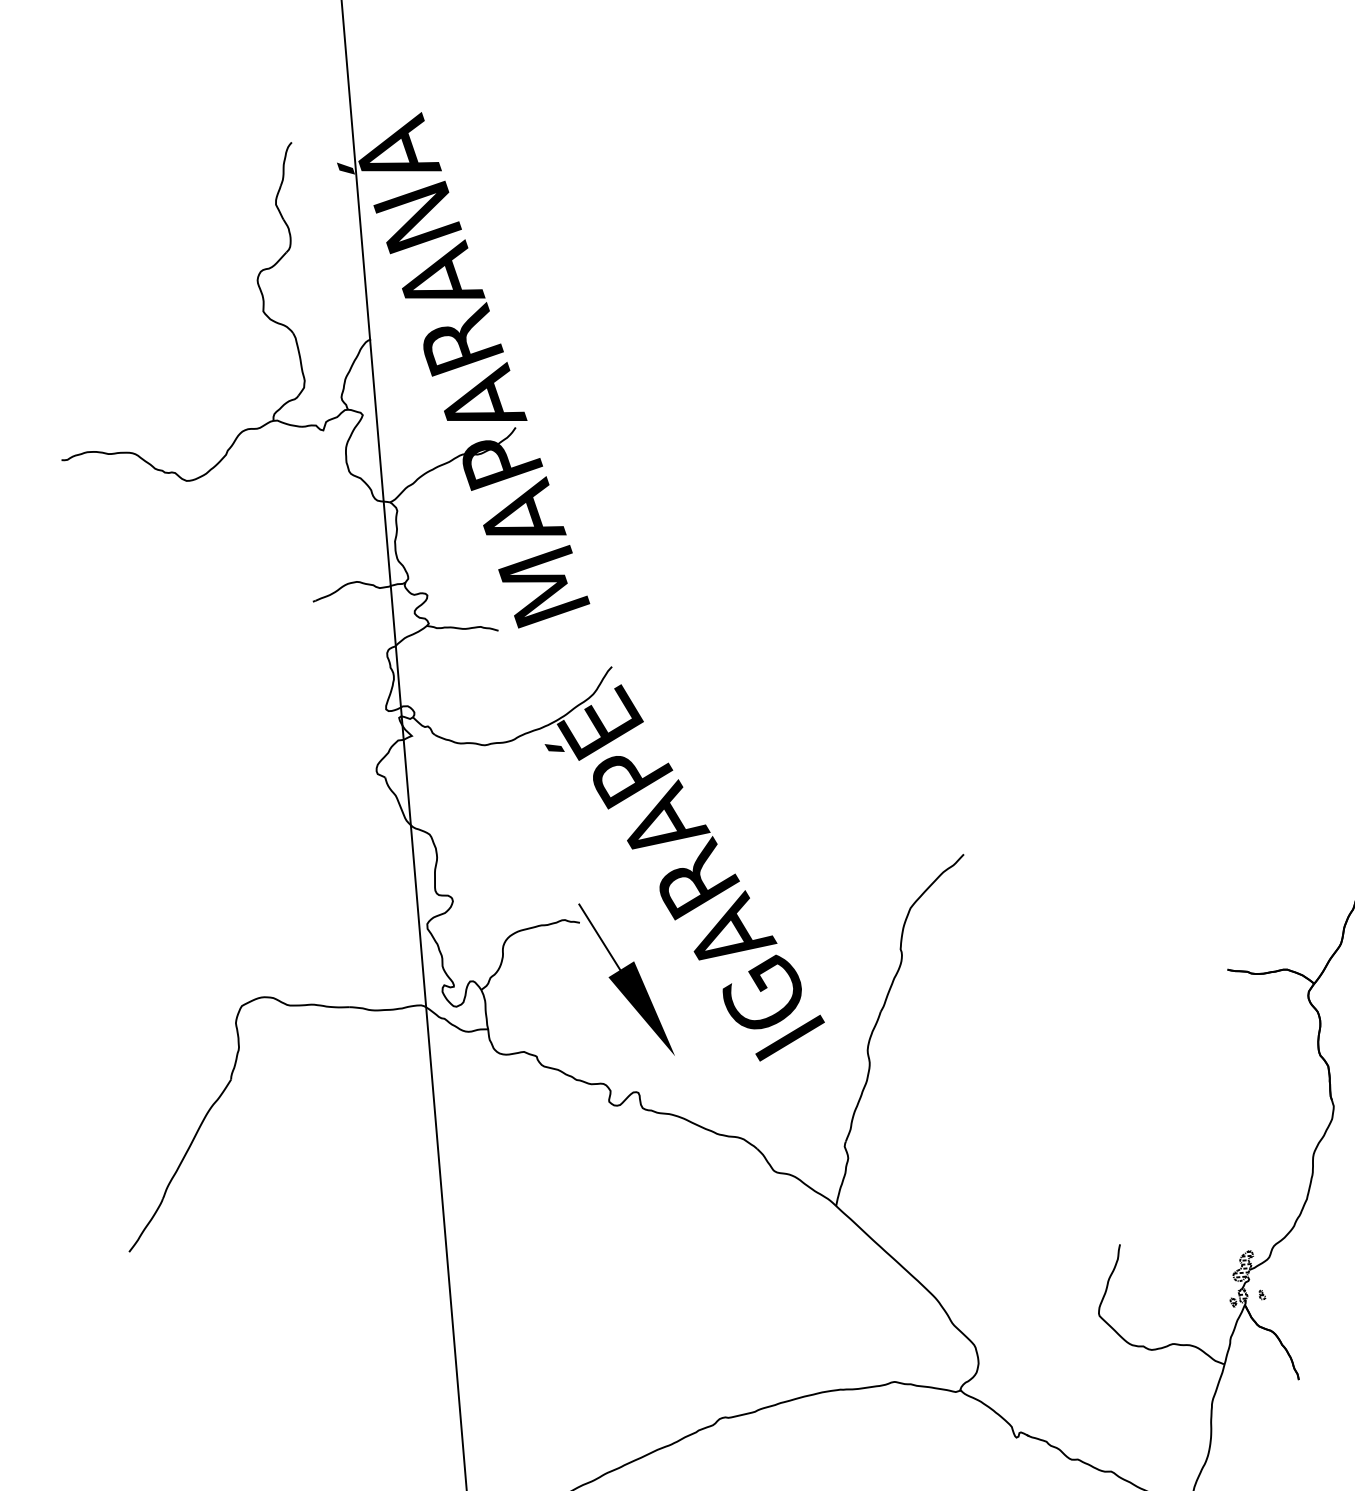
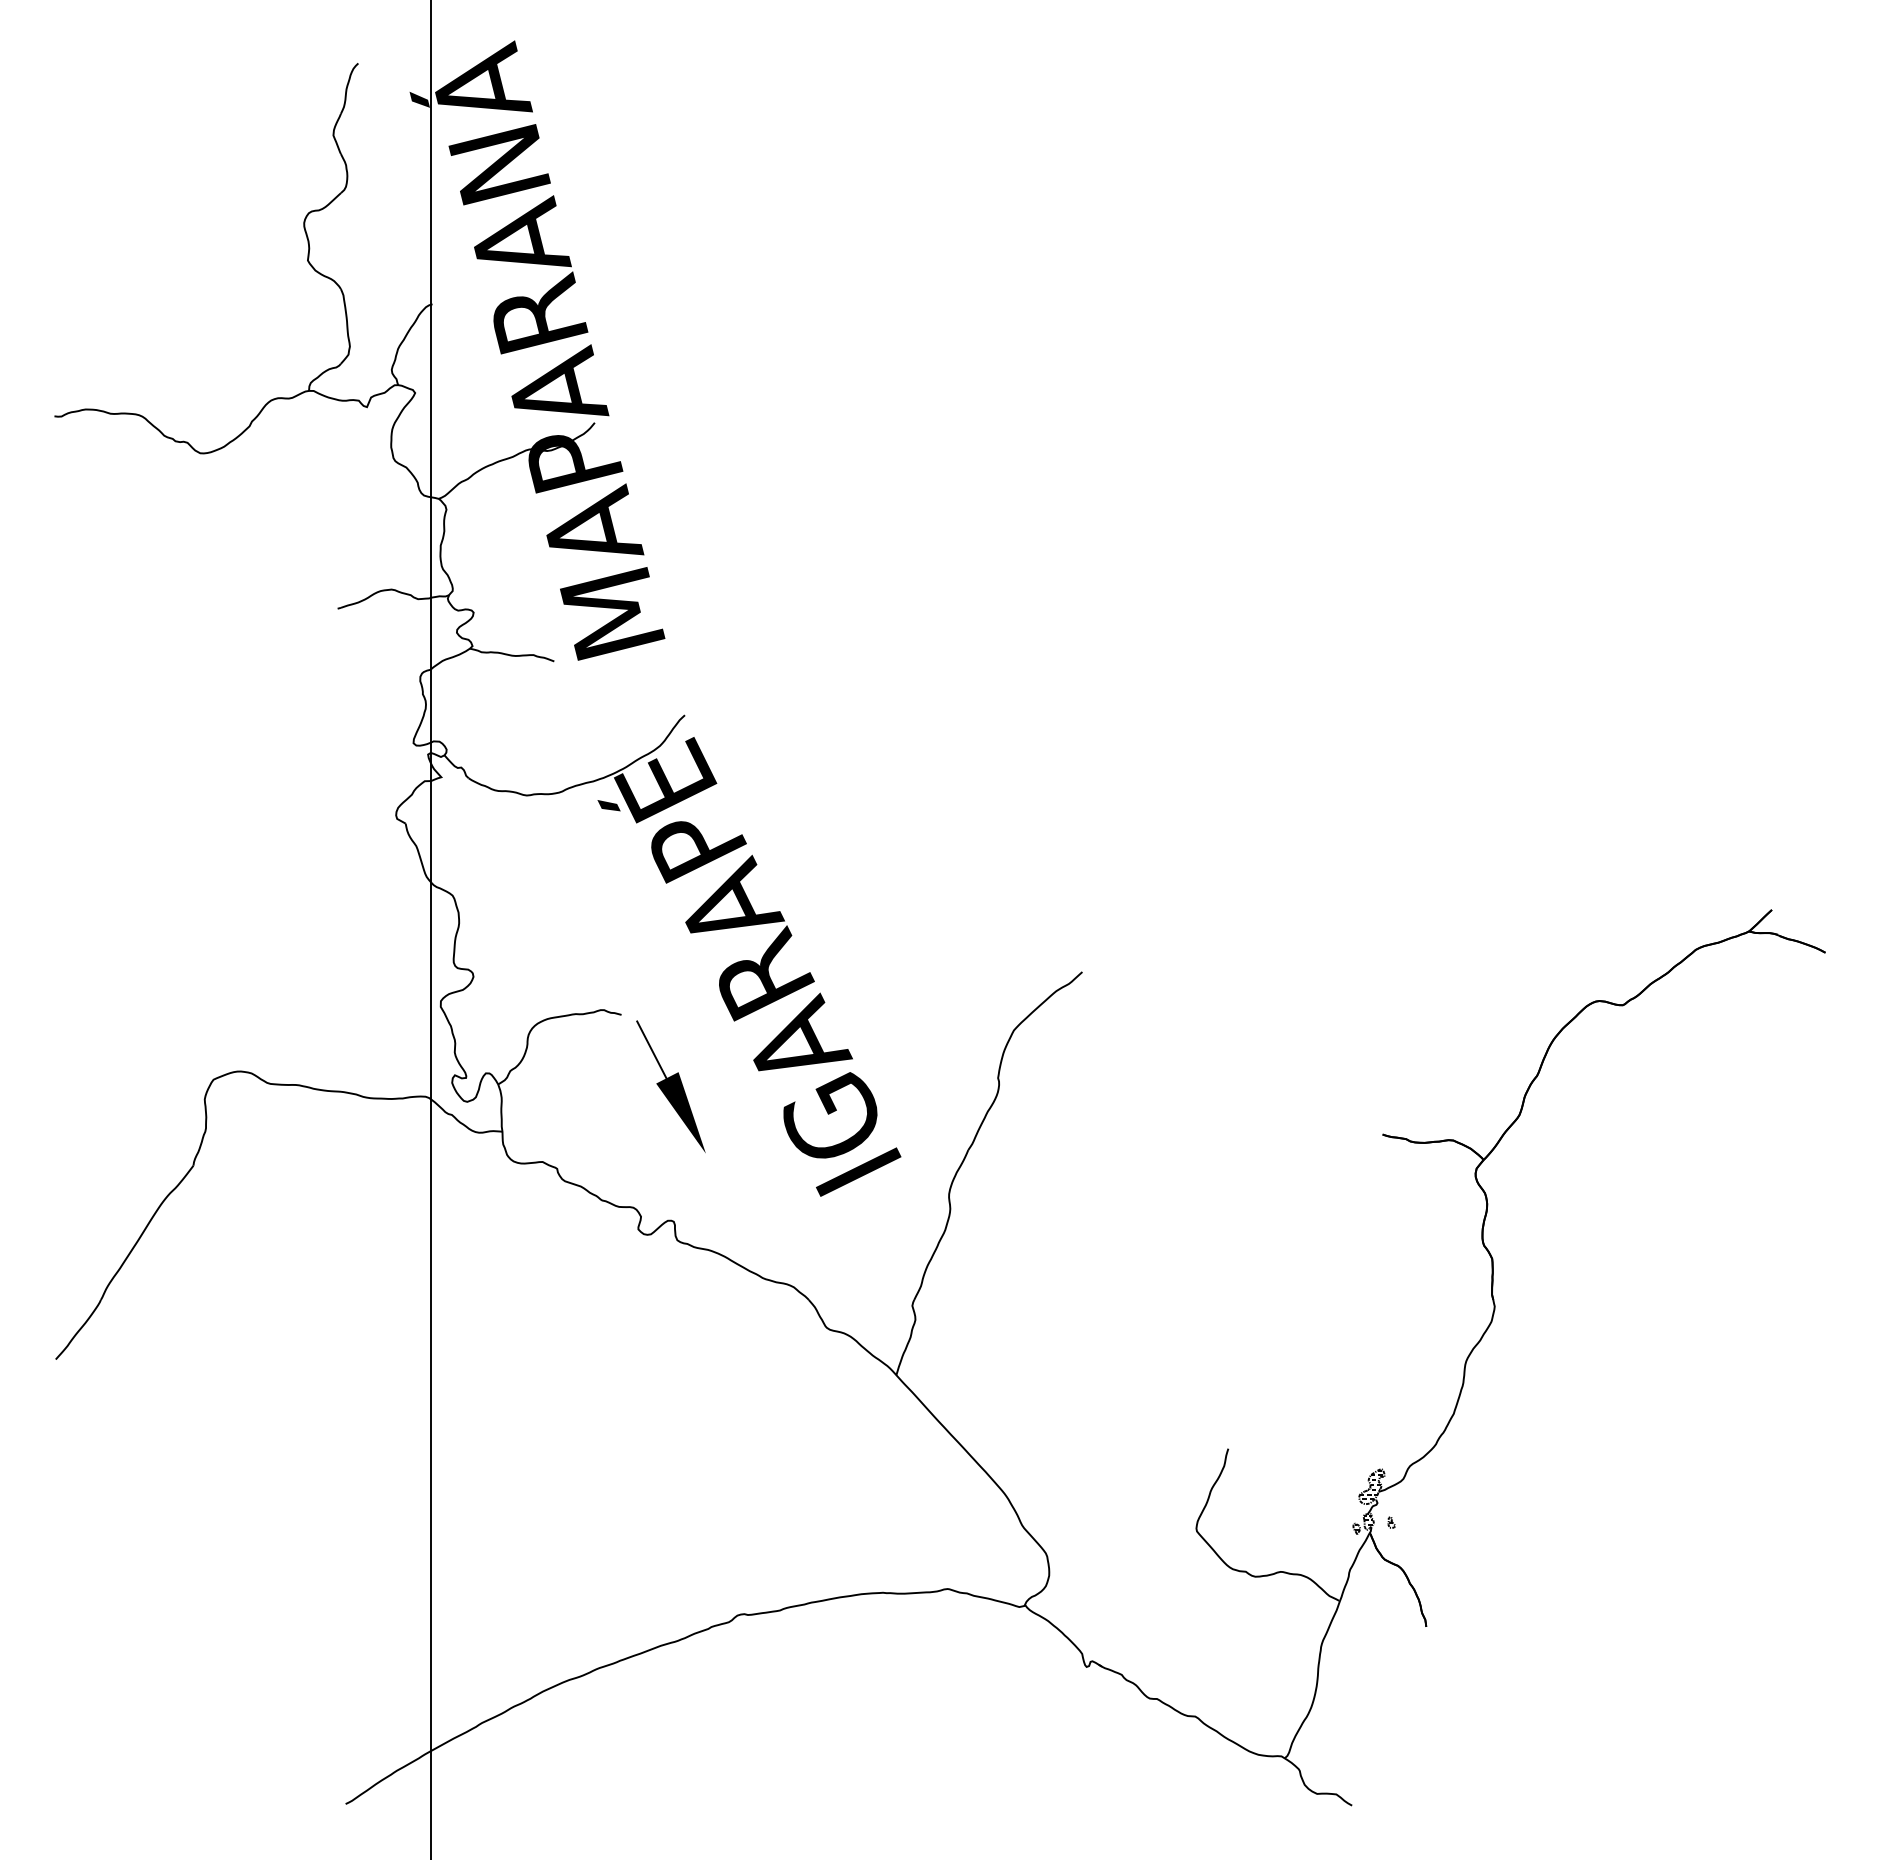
part: (626, 979) -> (670, 1086), size x0.7

